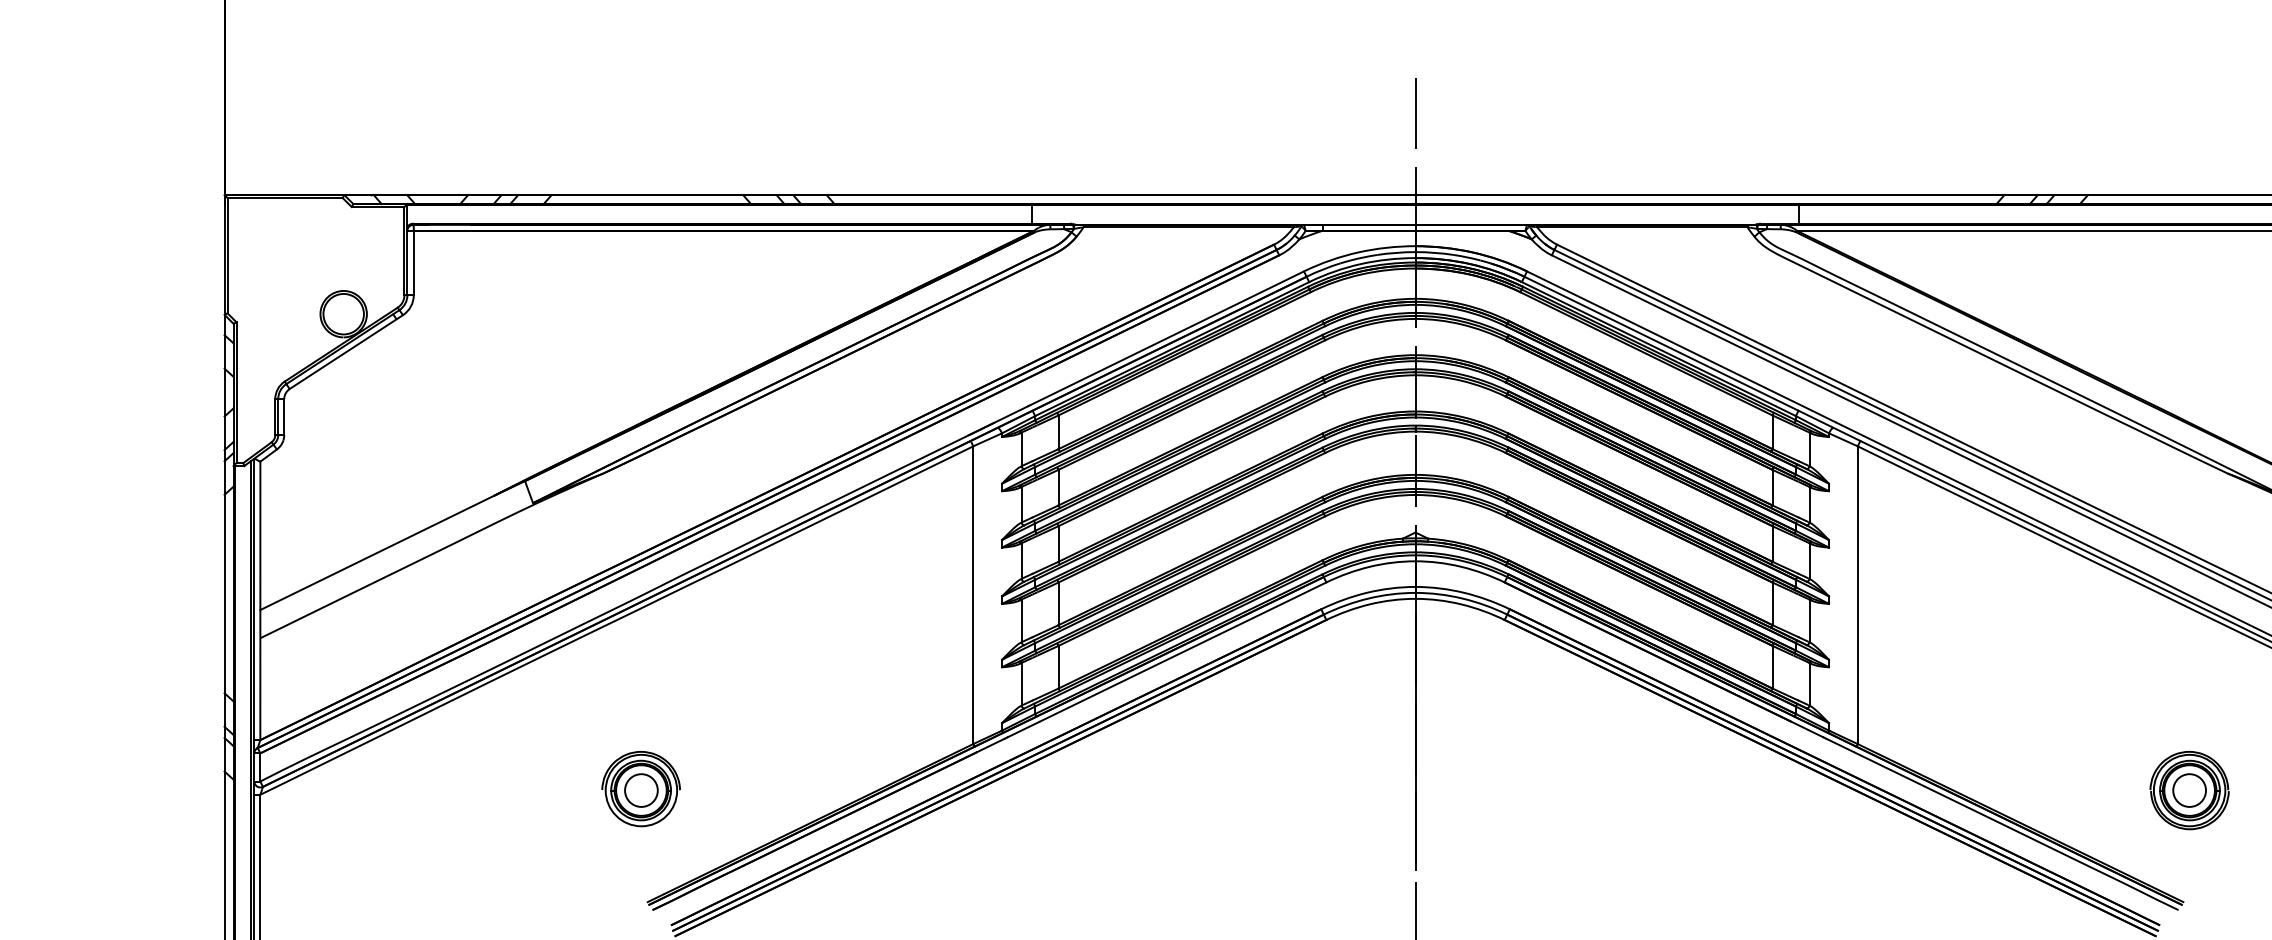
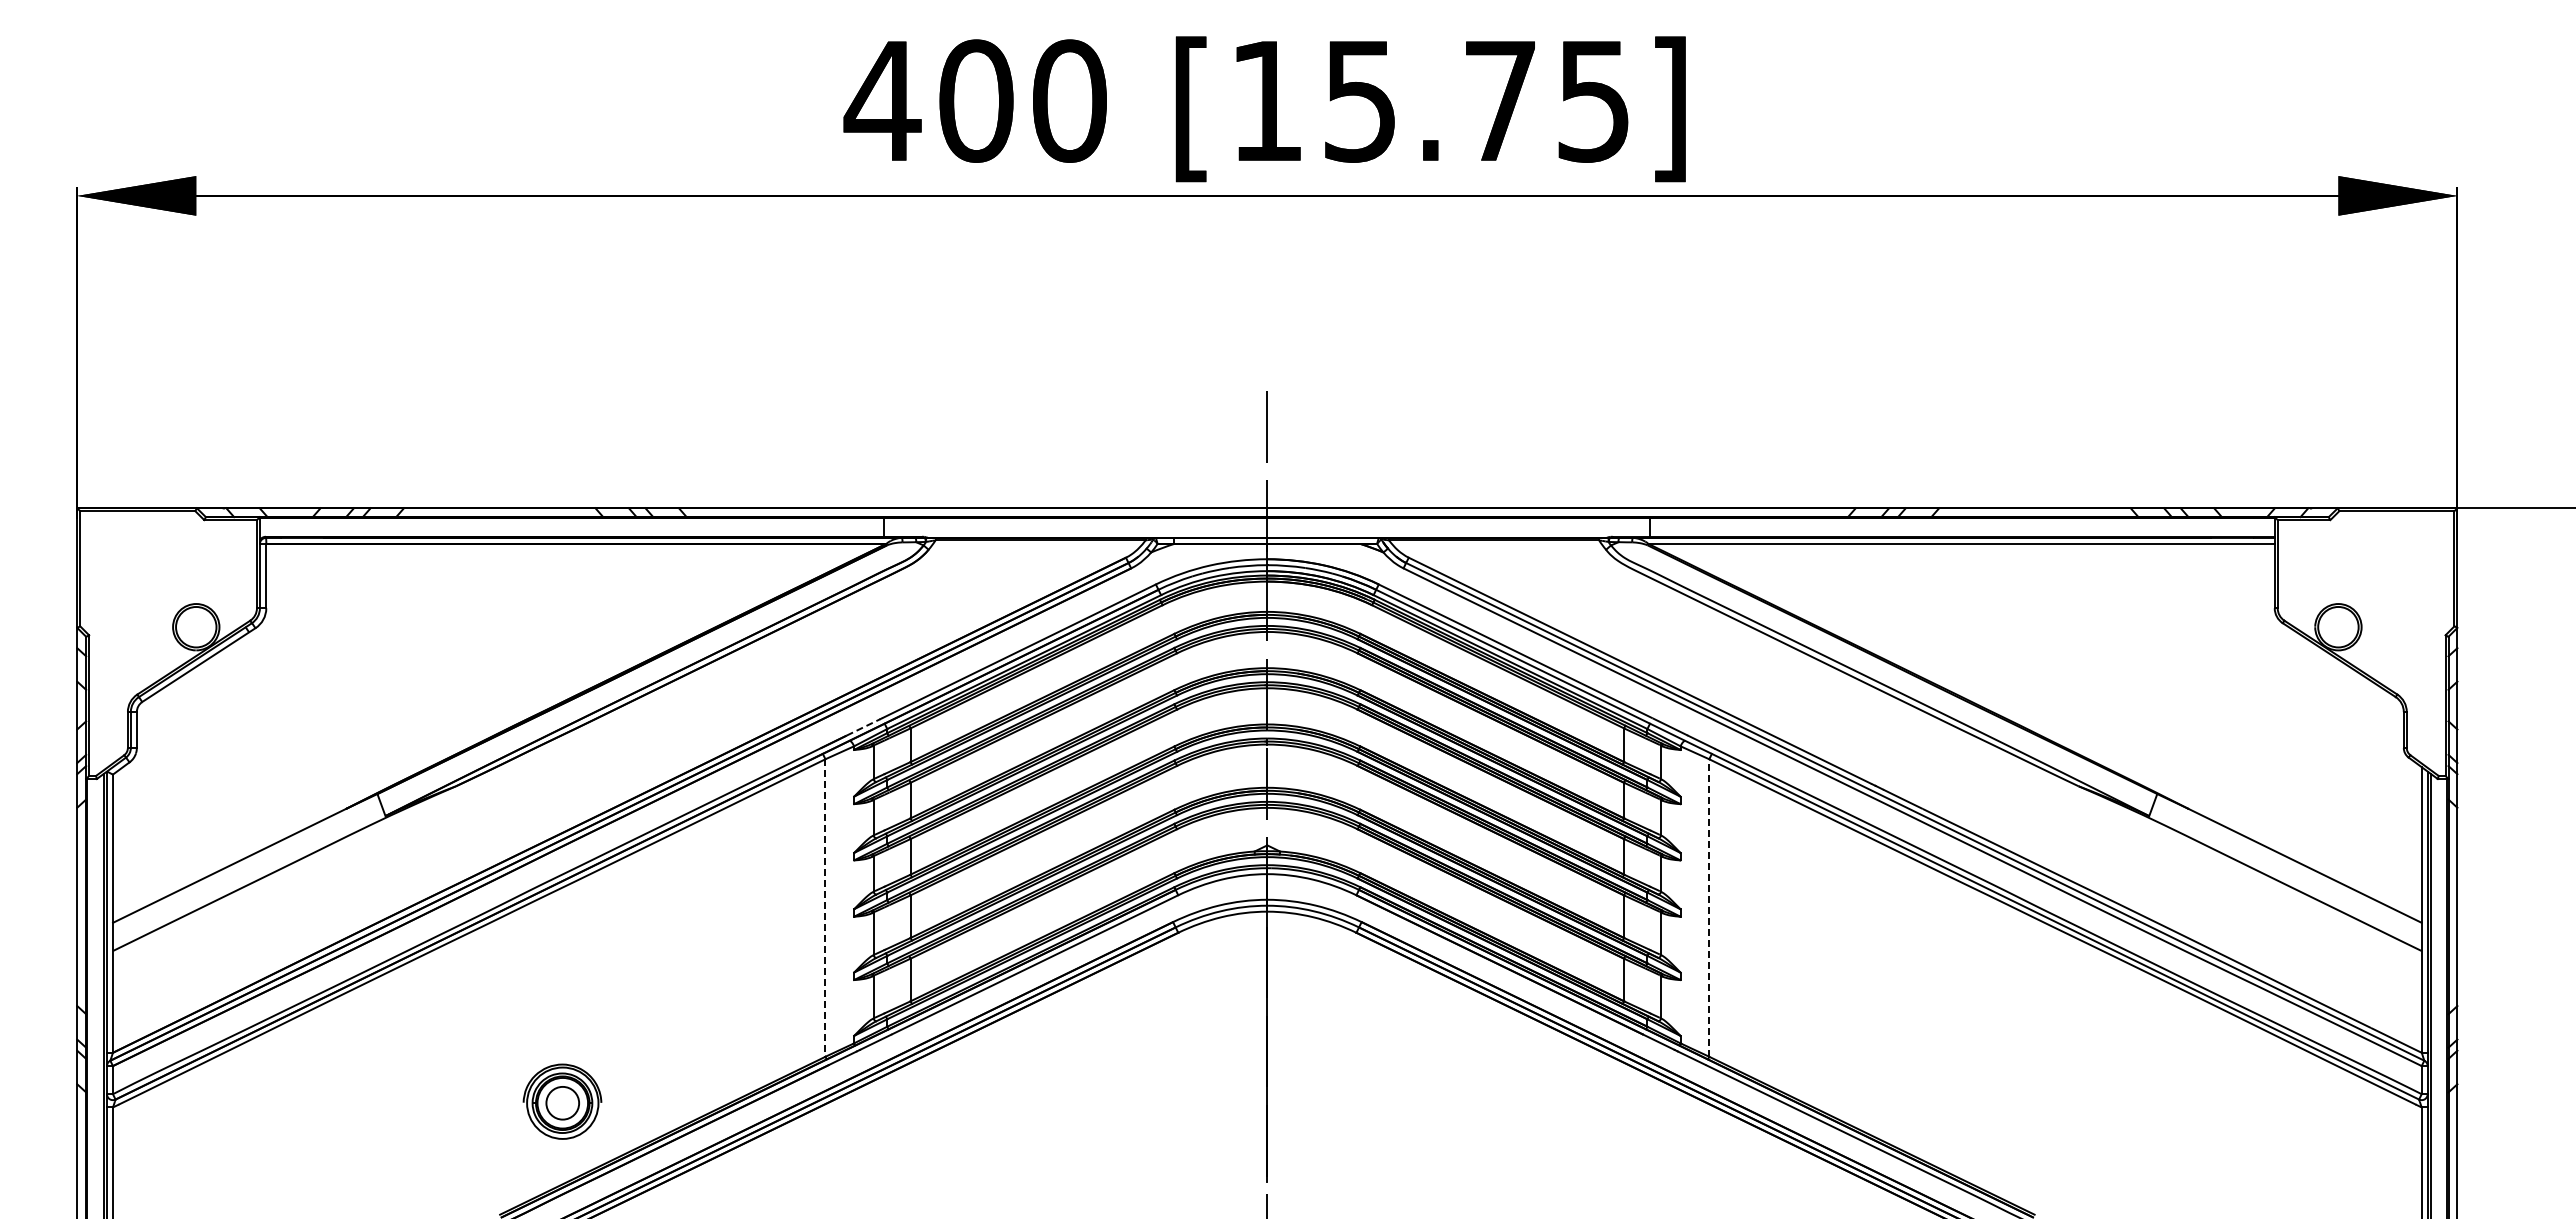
line: (1011, 414) -> (863, 727), solid -> dashed
line: (973, 595) -> (825, 908), solid -> dashed
line: (1857, 595) -> (1709, 908), solid -> dashed
part: (641, 788) -> (562, 1101), moved
part: (2189, 789) -> (2040, 1102), removed

